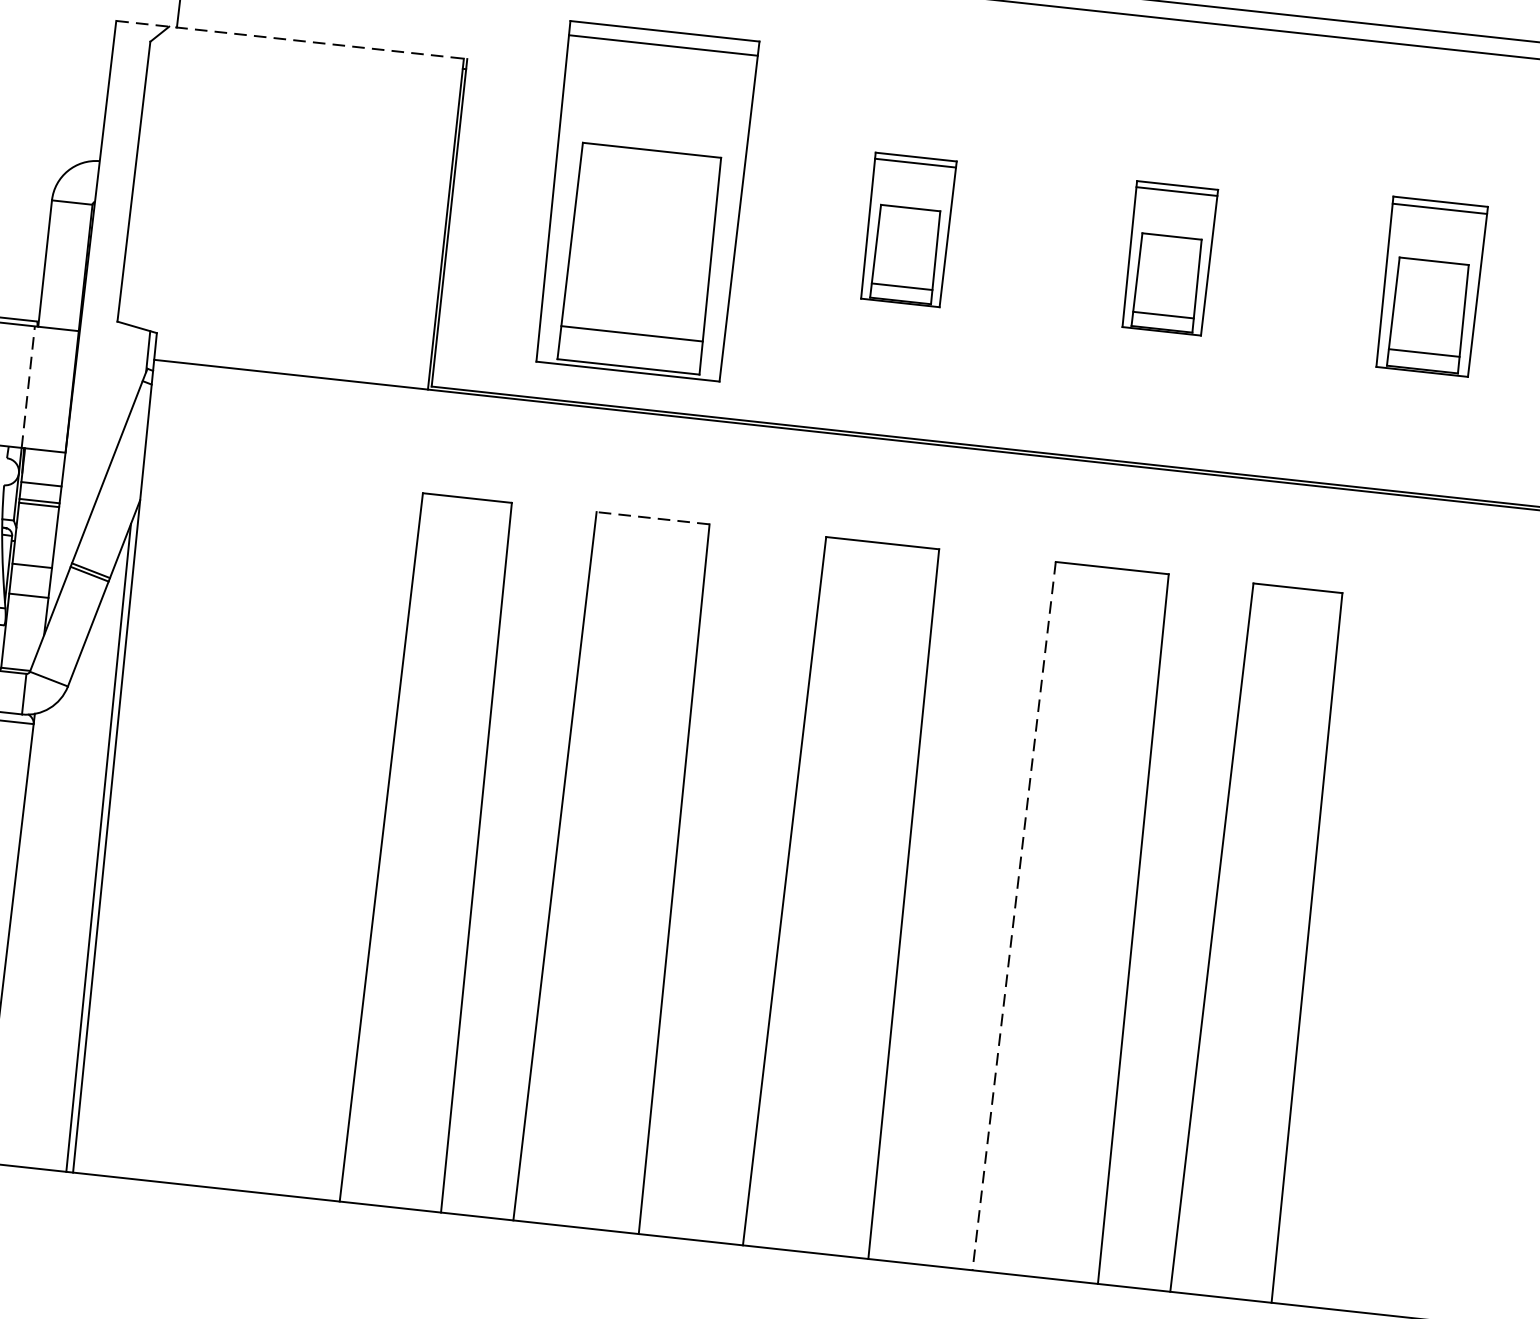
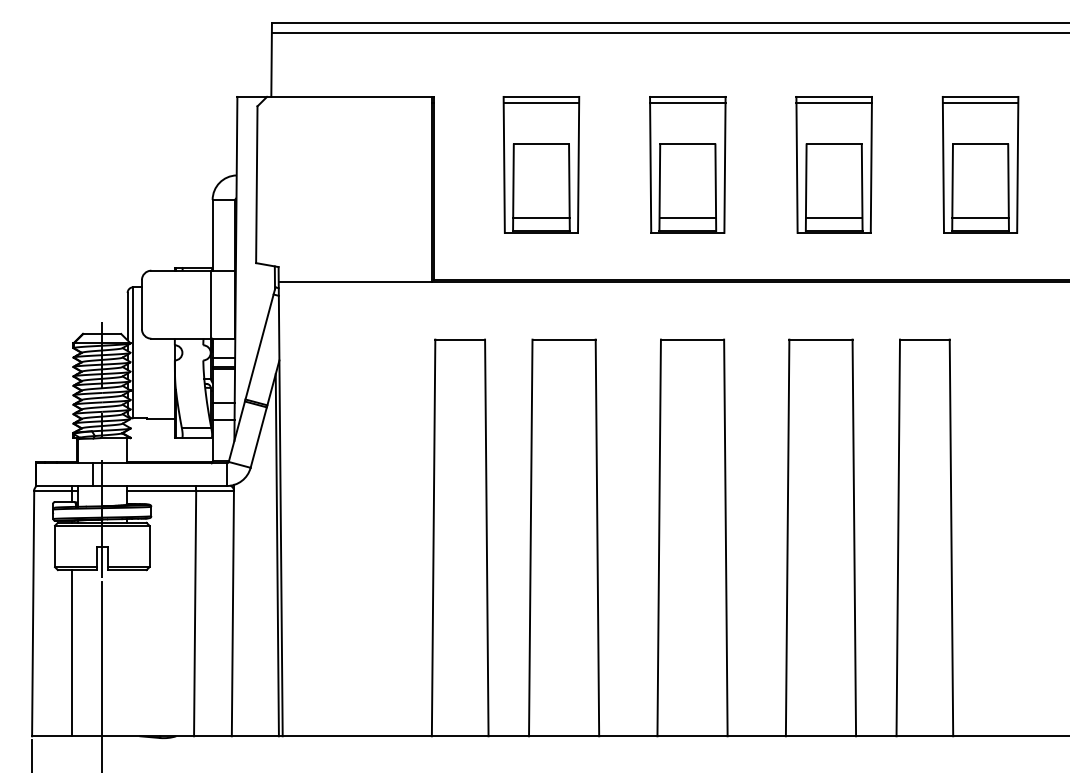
line: (293, 39) -> (336, 96), dashed -> solid
part: (646, 200) -> (541, 164), size x0.71
part: (907, 229) -> (687, 164), size x1.67
part: (1168, 257) -> (833, 164), size x1.67
part: (1431, 286) -> (980, 164), size x1.43
line: (27, 386) -> (210, 304), dashed -> solid
line: (653, 518) -> (564, 339), dashed -> solid
line: (1013, 917) -> (787, 538), dashed -> solid

